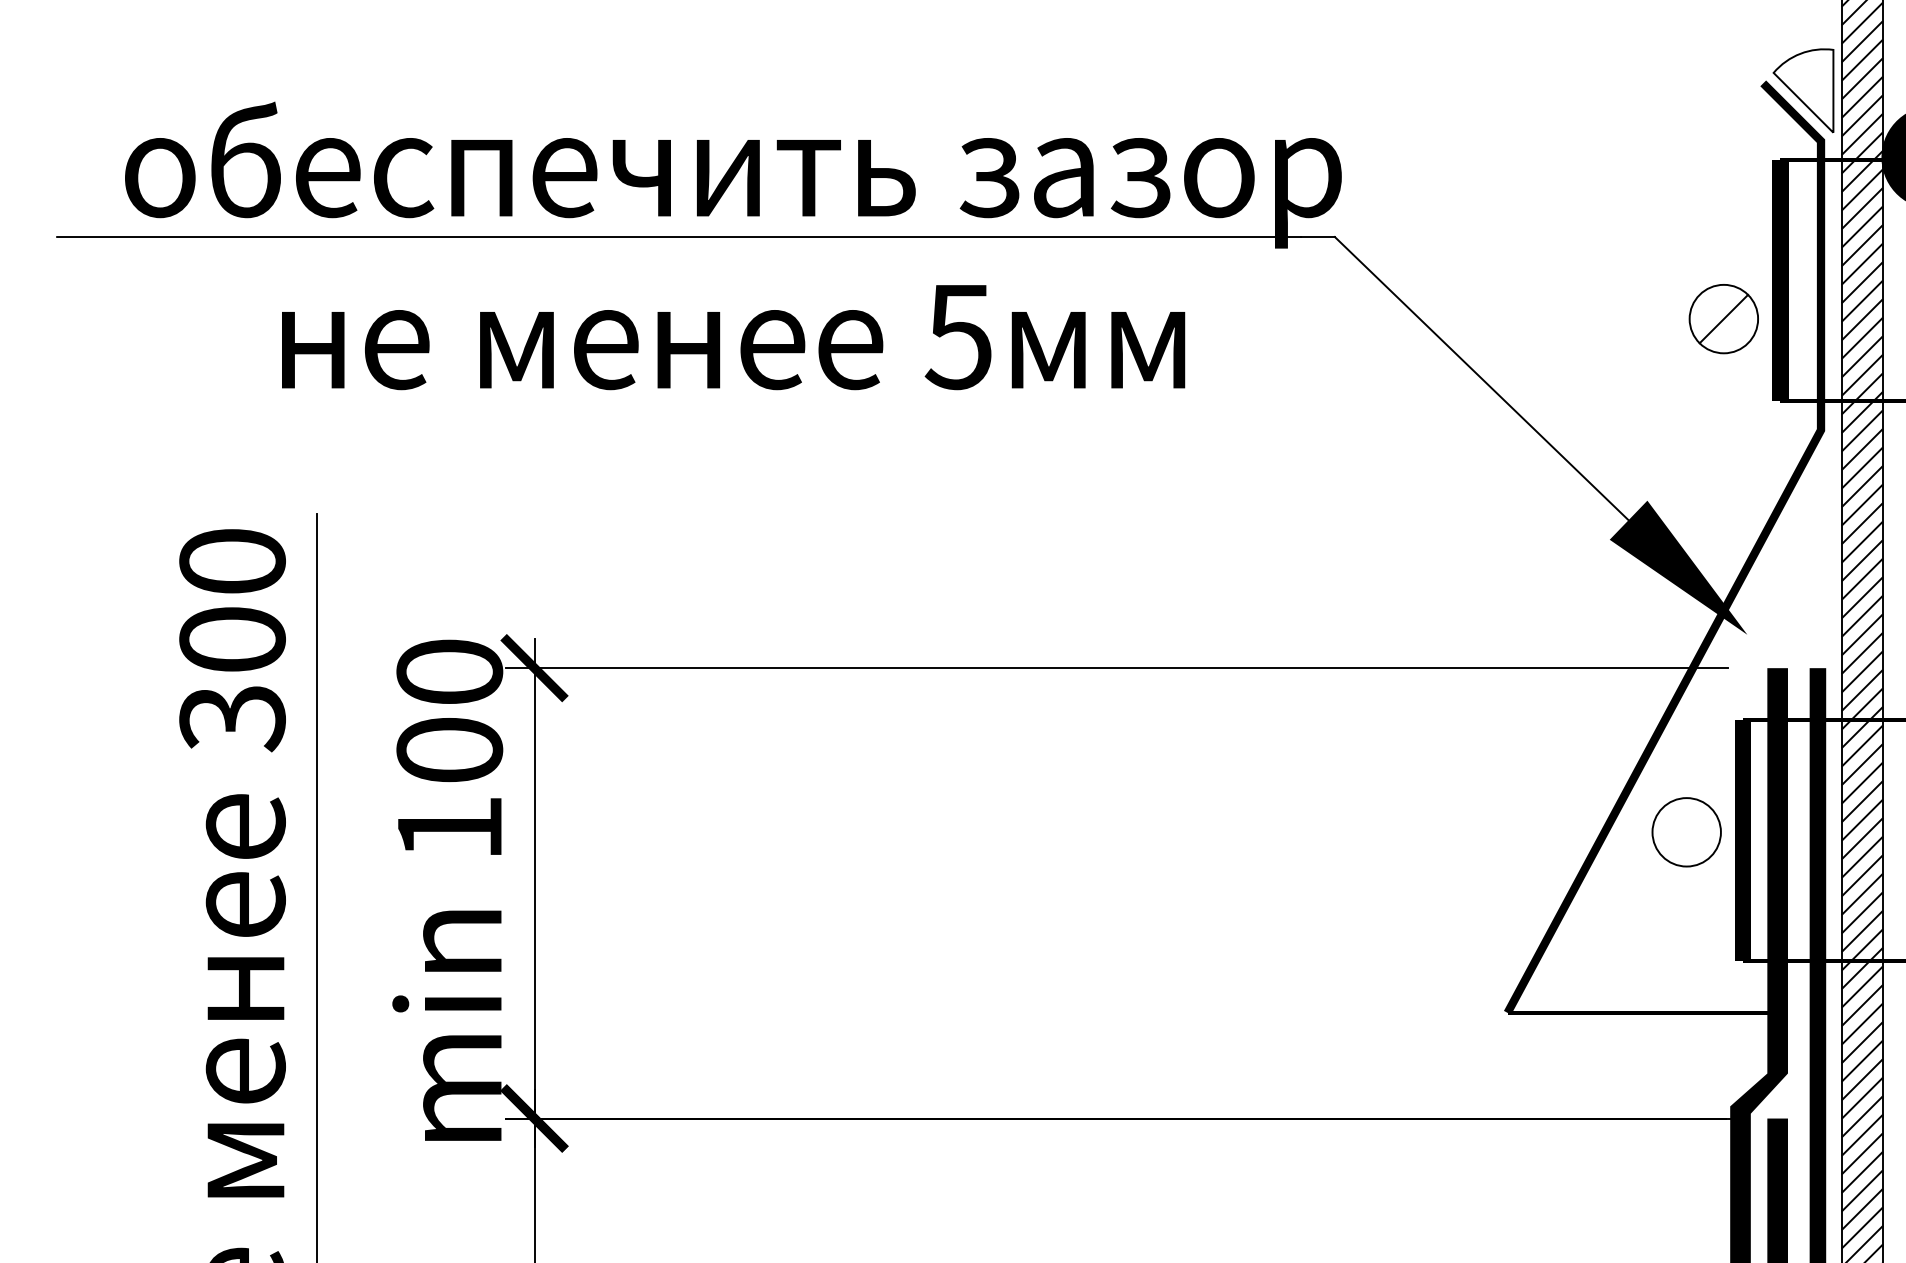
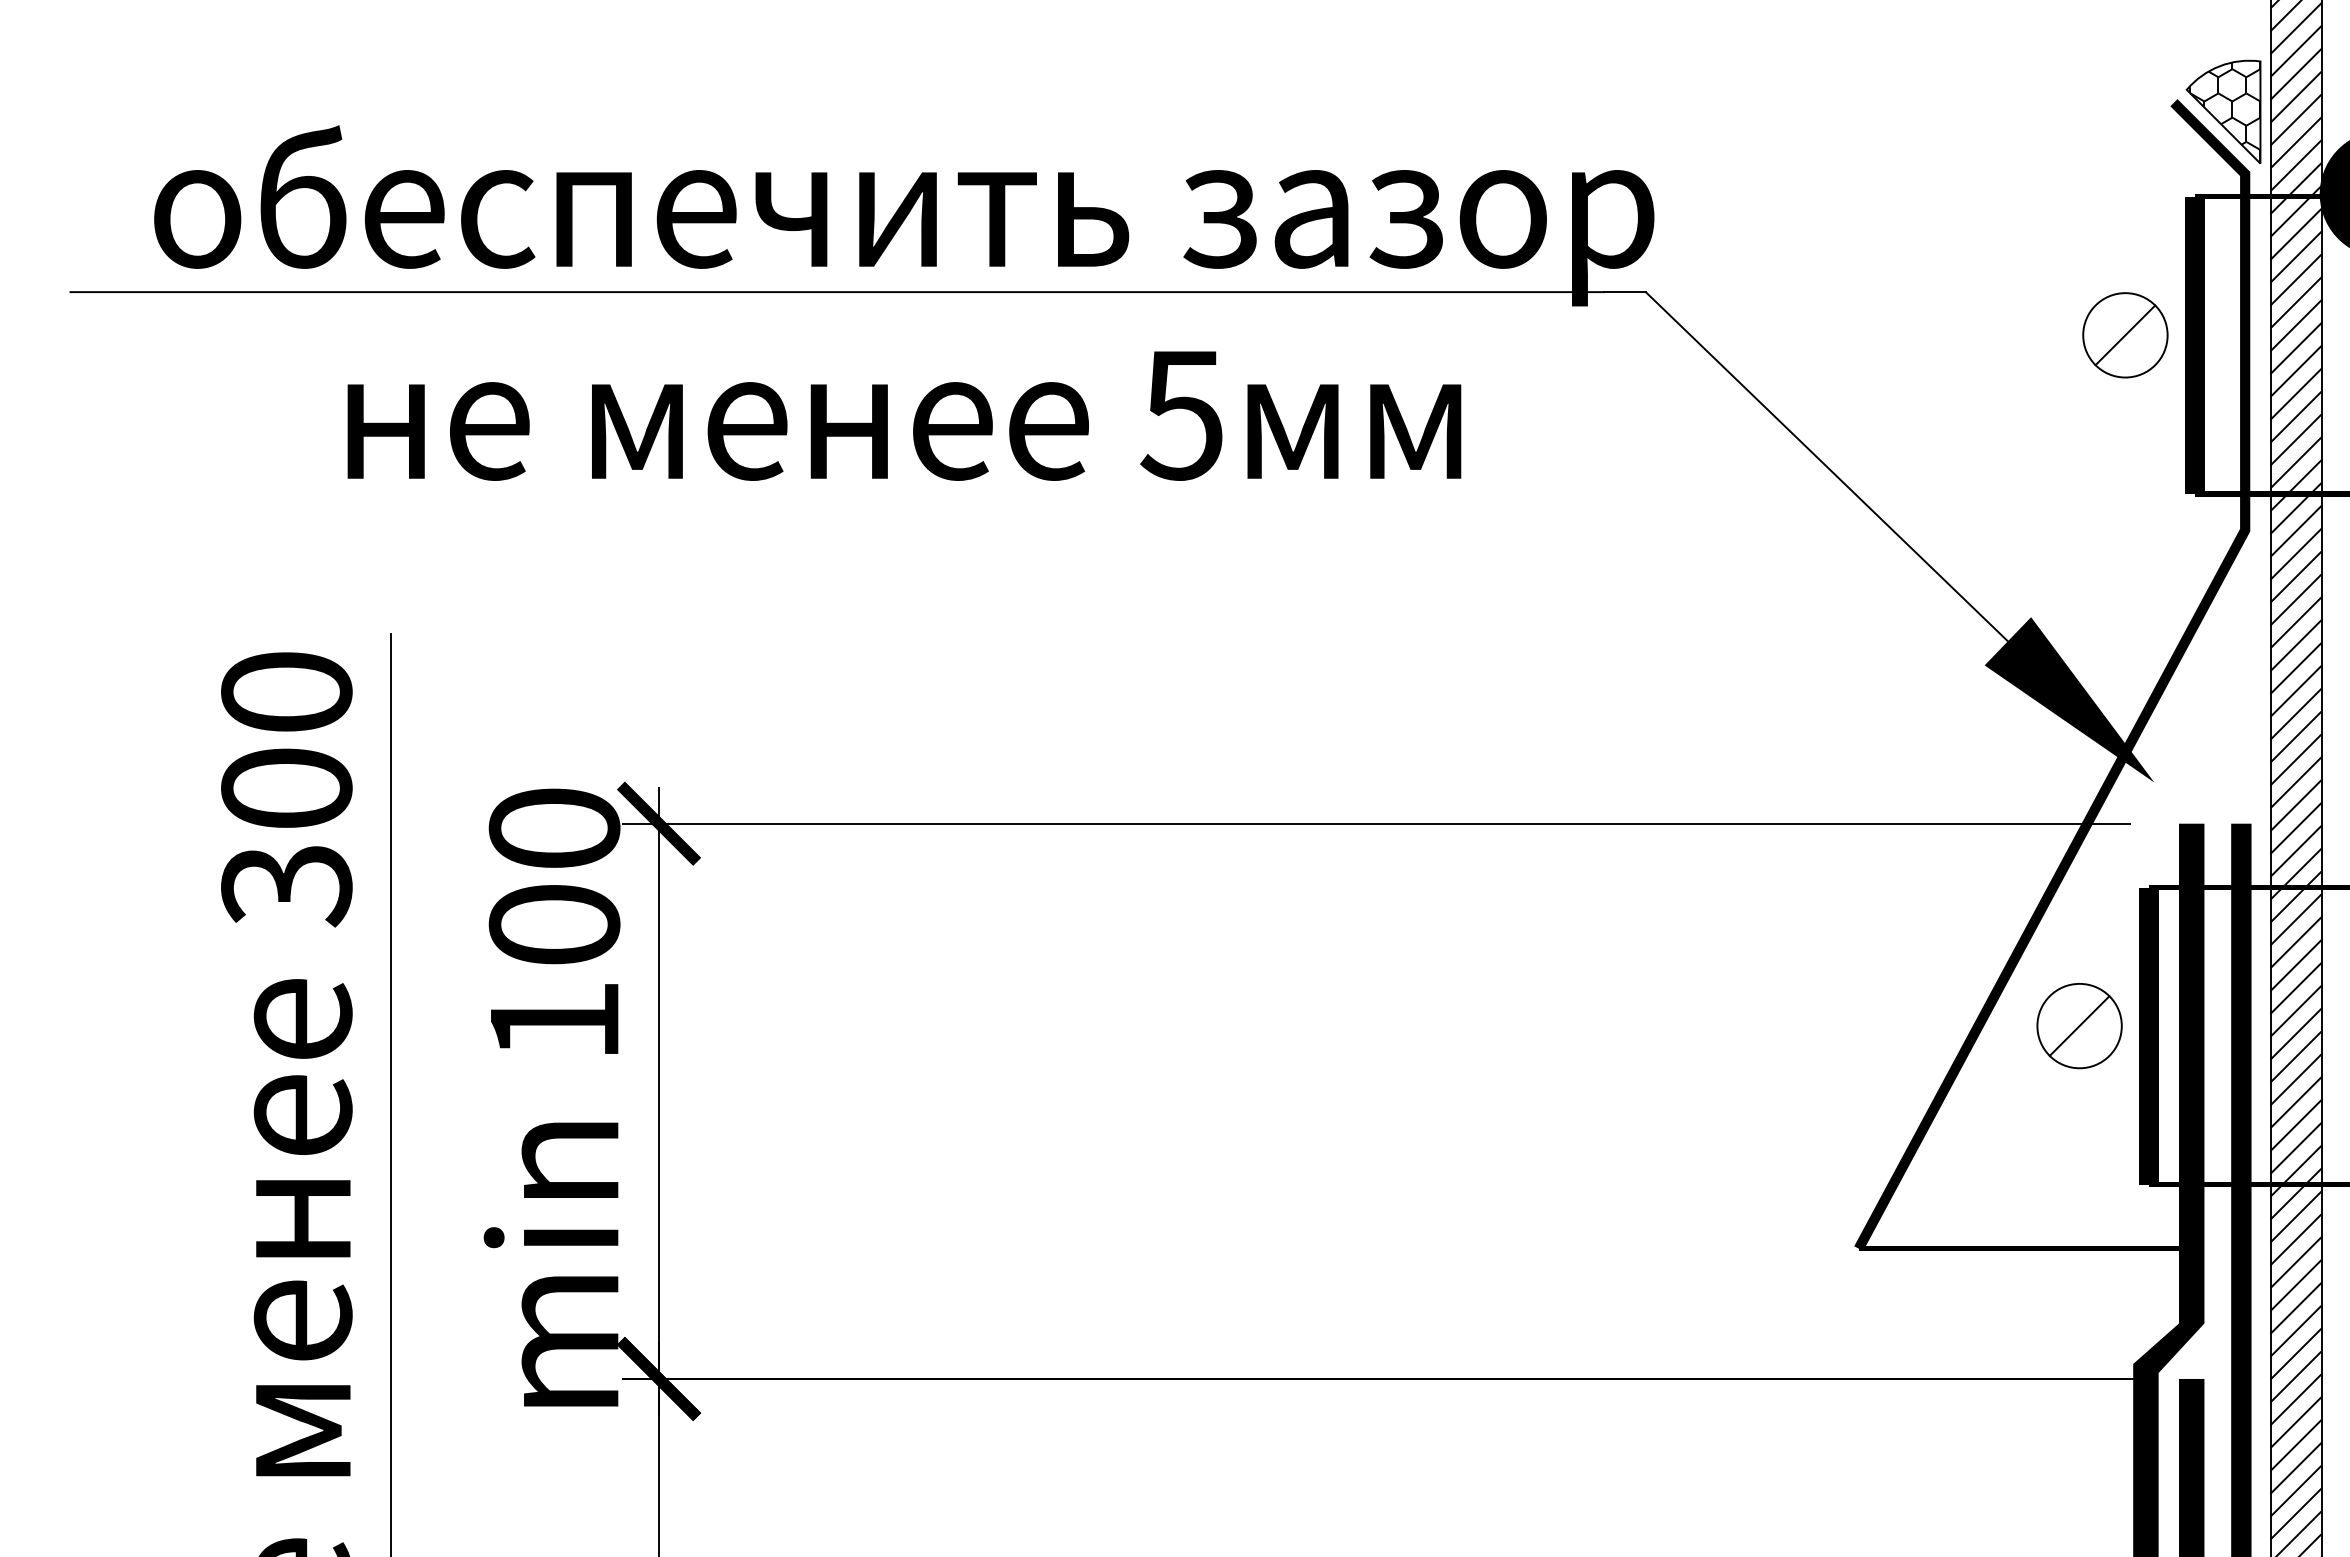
hatch: (1805, 91) -> (2225, 112), added
part: (1723, 319) -> (2125, 335), moved
line: (1686, 831) -> (2079, 1025), added

